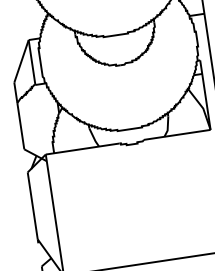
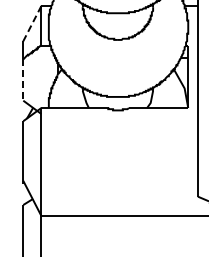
line: (21, 61) -> (32, 23), solid -> dashed
line: (21, 126) -> (23, 80), solid -> dashed

